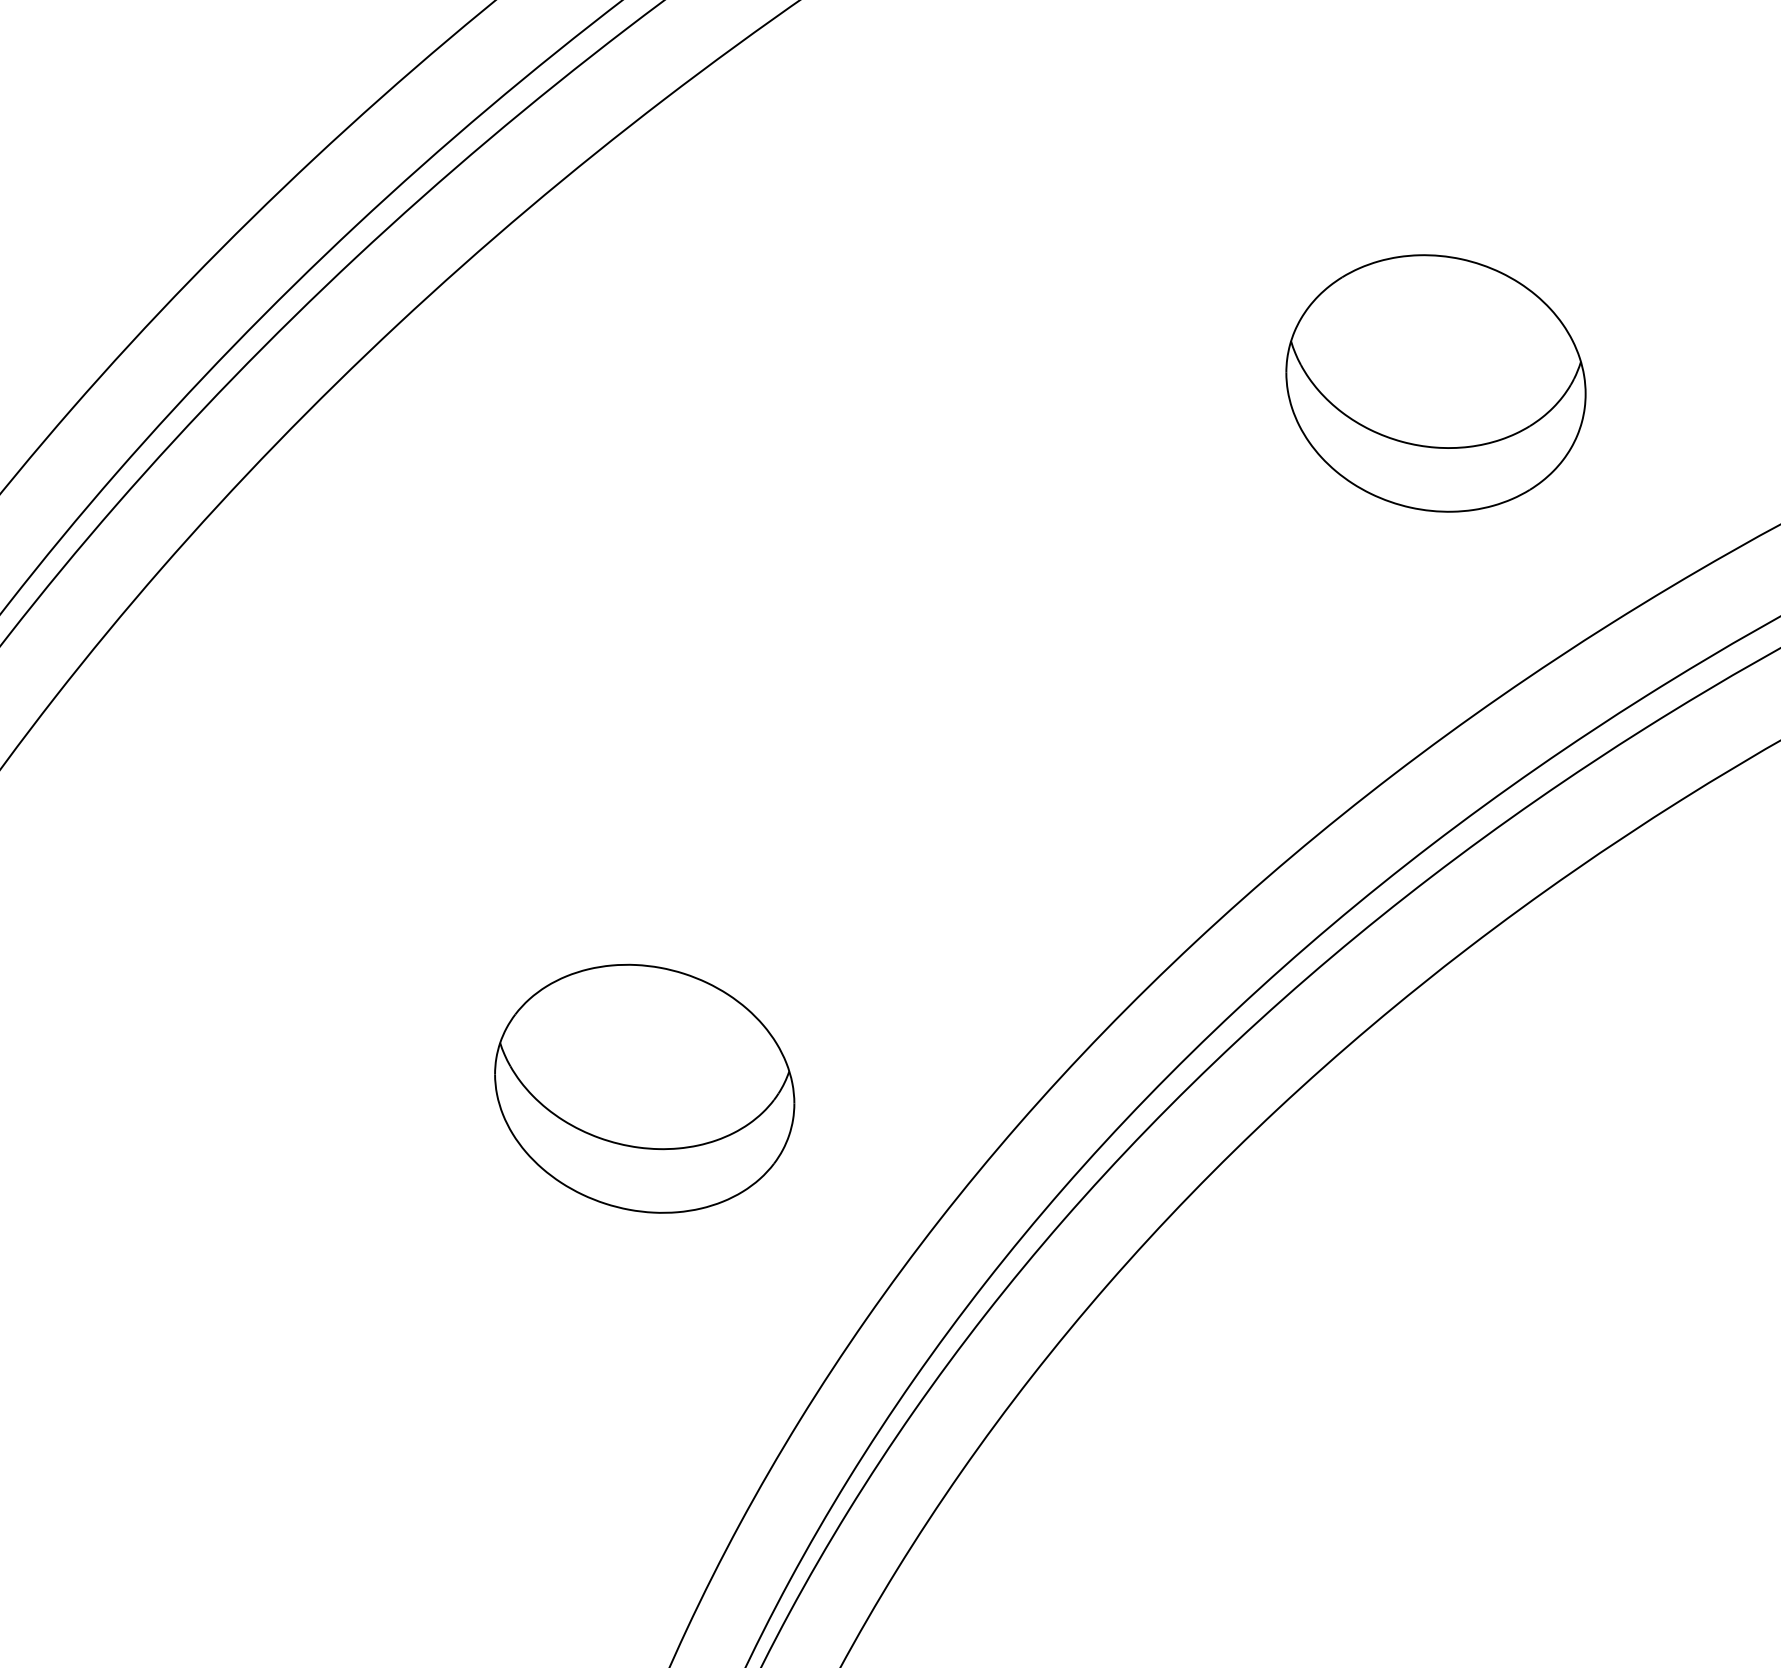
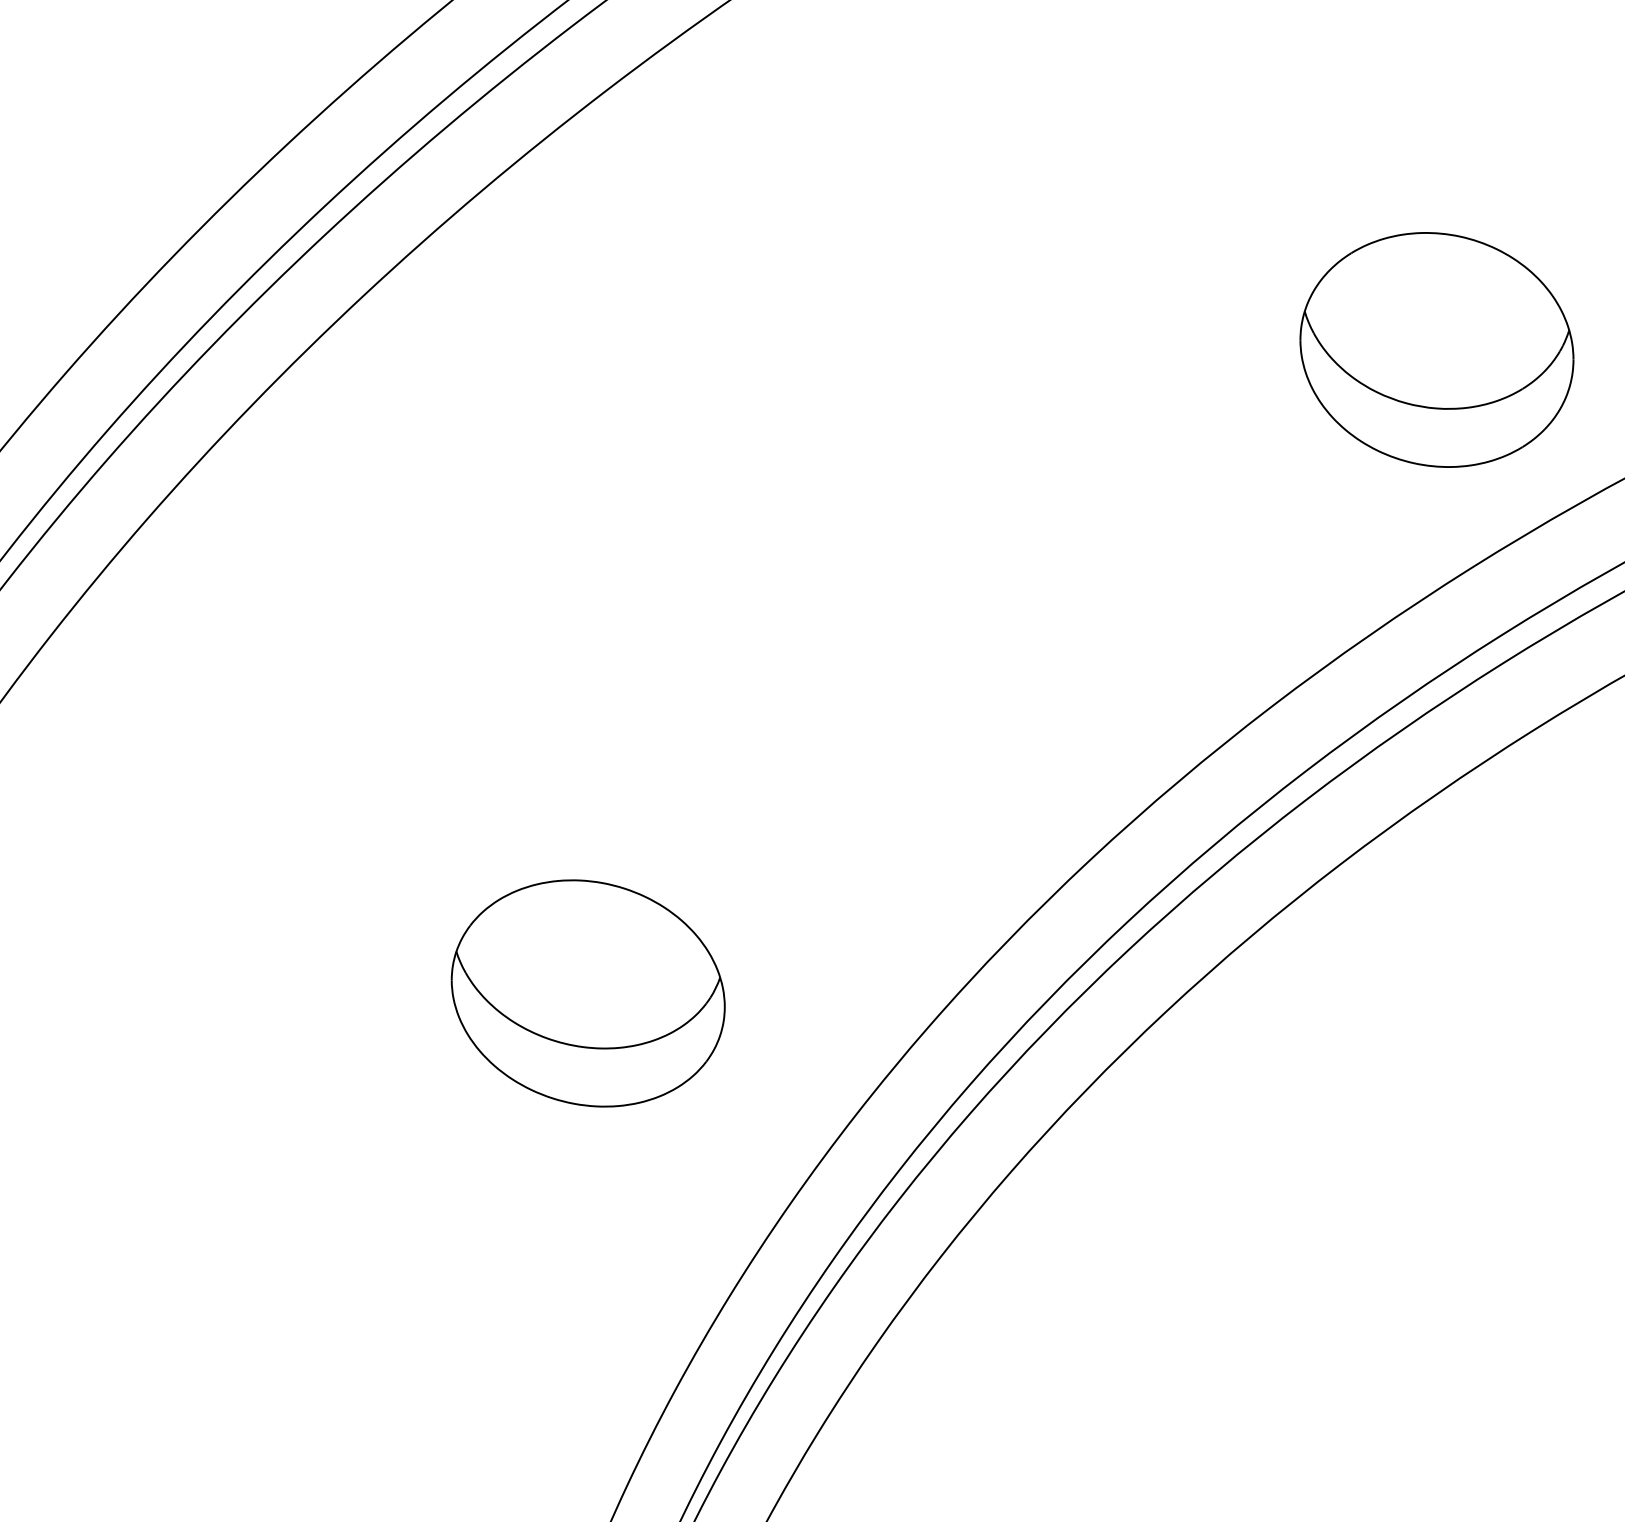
part: (1435, 383) -> (1436, 350), moved

